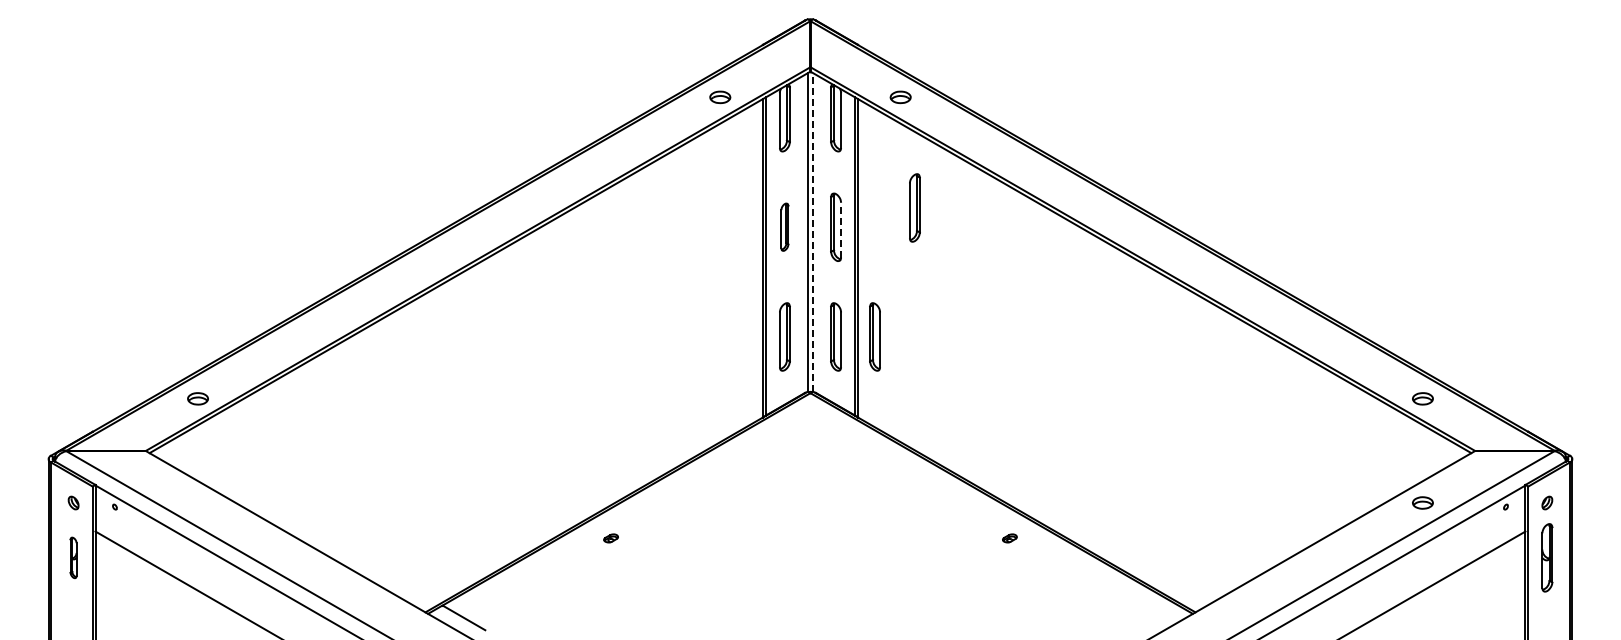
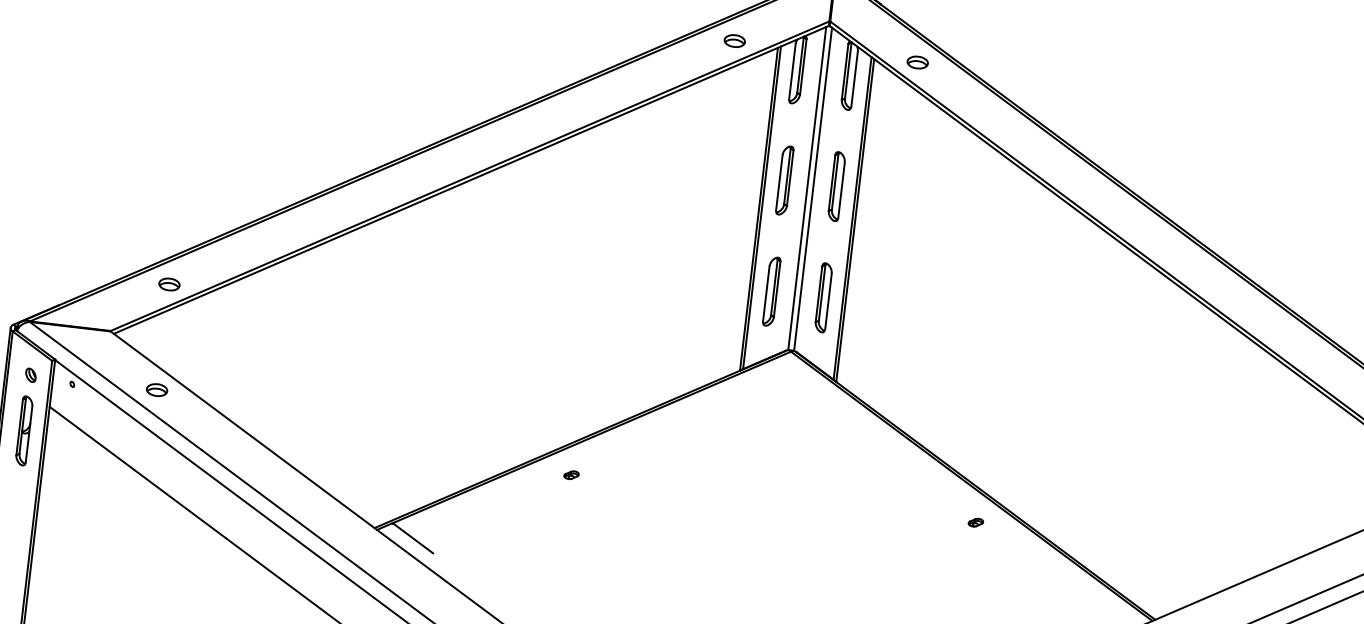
part: (914, 207) -> (918, 175), removed
part: (784, 226) -> (784, 179), size x1.43
line: (841, 229) -> (841, 189), dashed -> solid
line: (813, 232) -> (813, 189), dashed -> solid
part: (874, 336) -> (862, 301), removed
part: (197, 502) -> (156, 389), added
part: (73, 557) -> (24, 430), size x1.67

